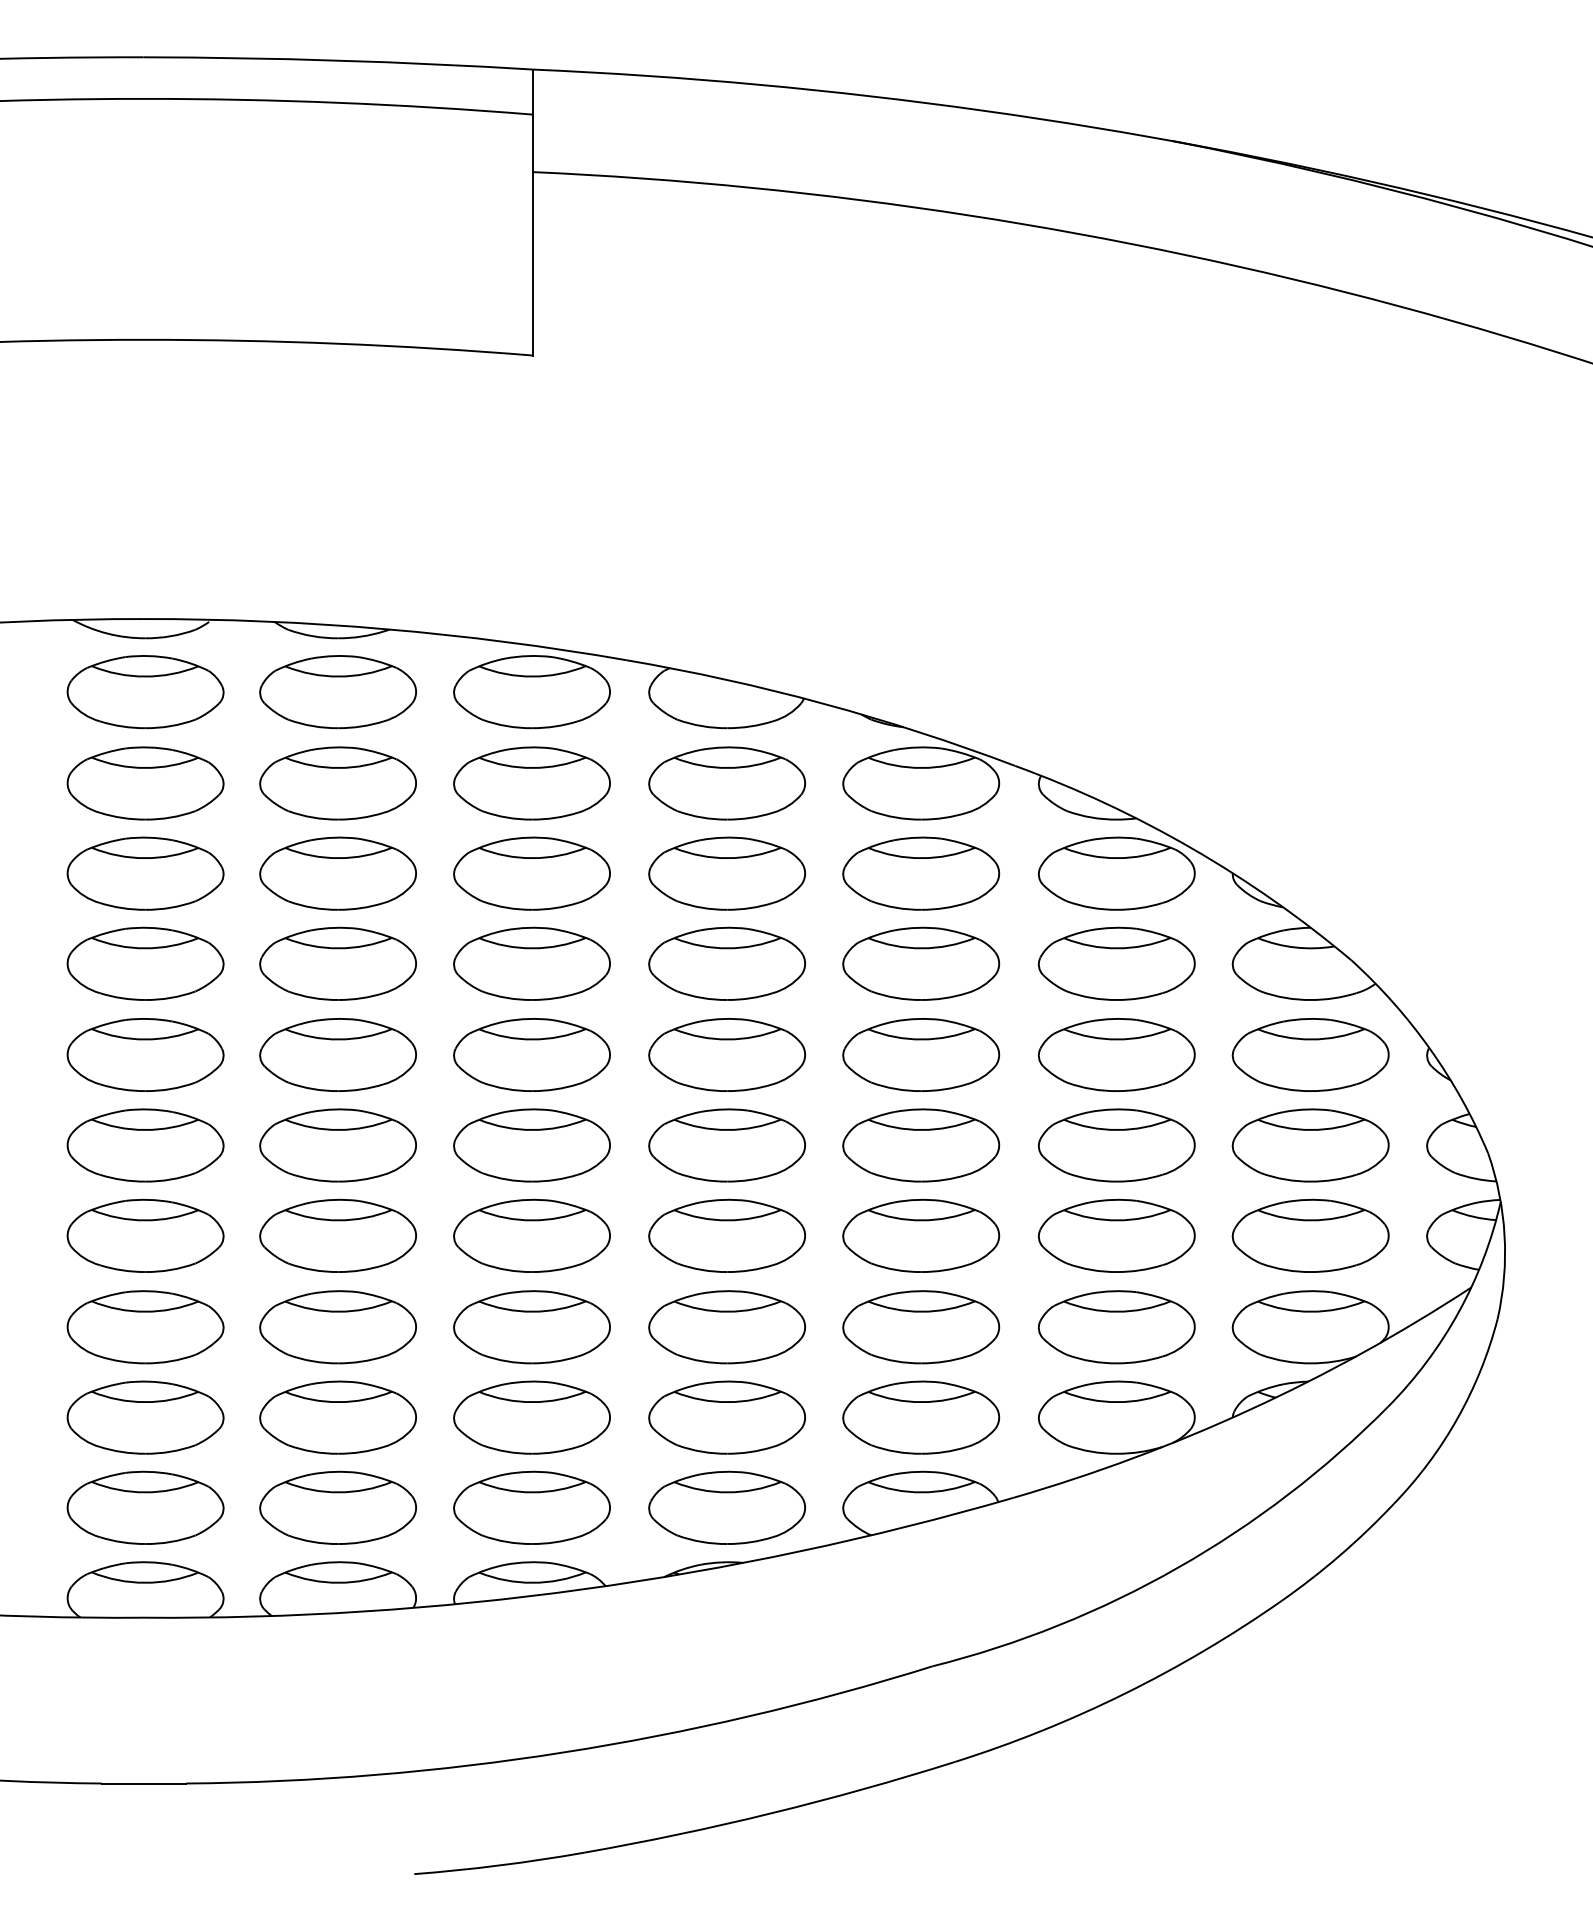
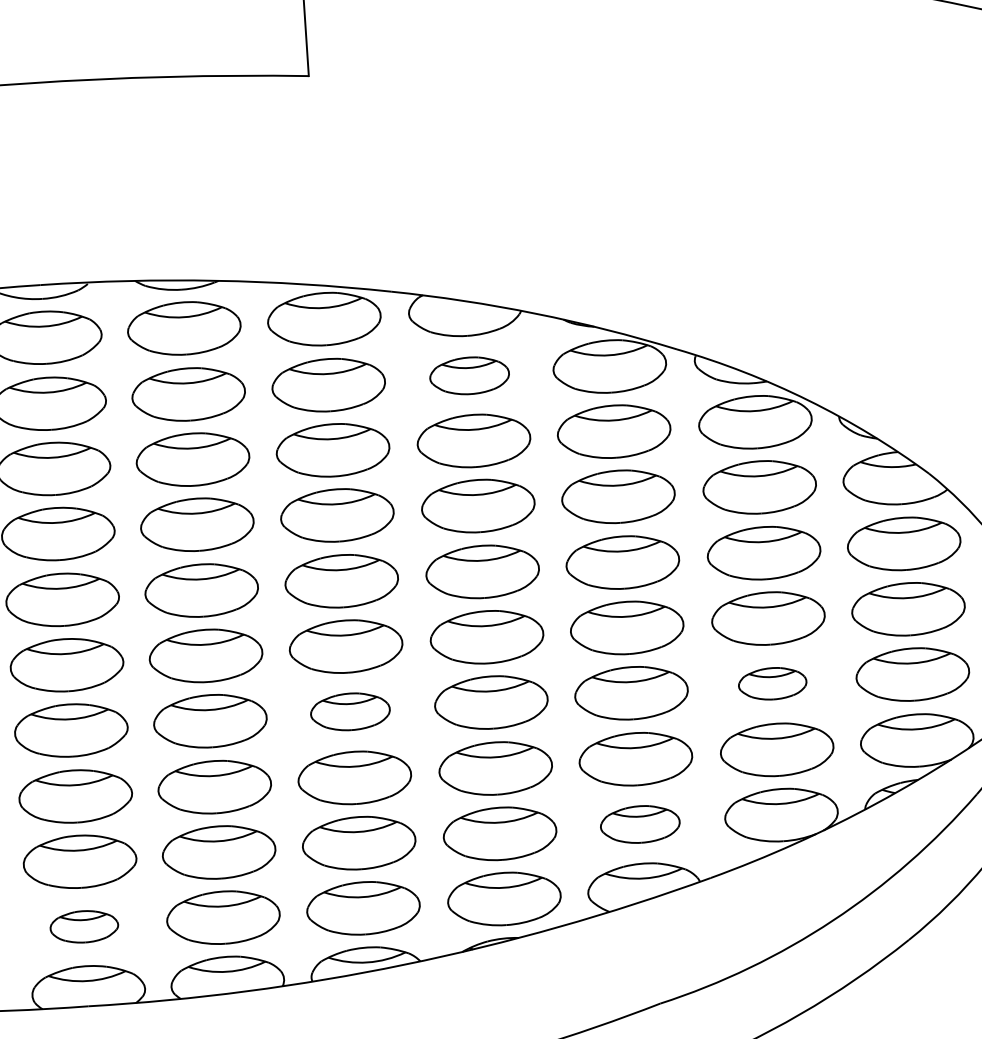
part: (726, 783) -> (469, 375), size x0.7
part: (531, 1235) -> (350, 711), size x0.7
part: (1116, 1235) -> (772, 683), size x0.6
part: (921, 1417) -> (640, 824), size x0.7
part: (145, 1507) -> (84, 926), size x0.6

